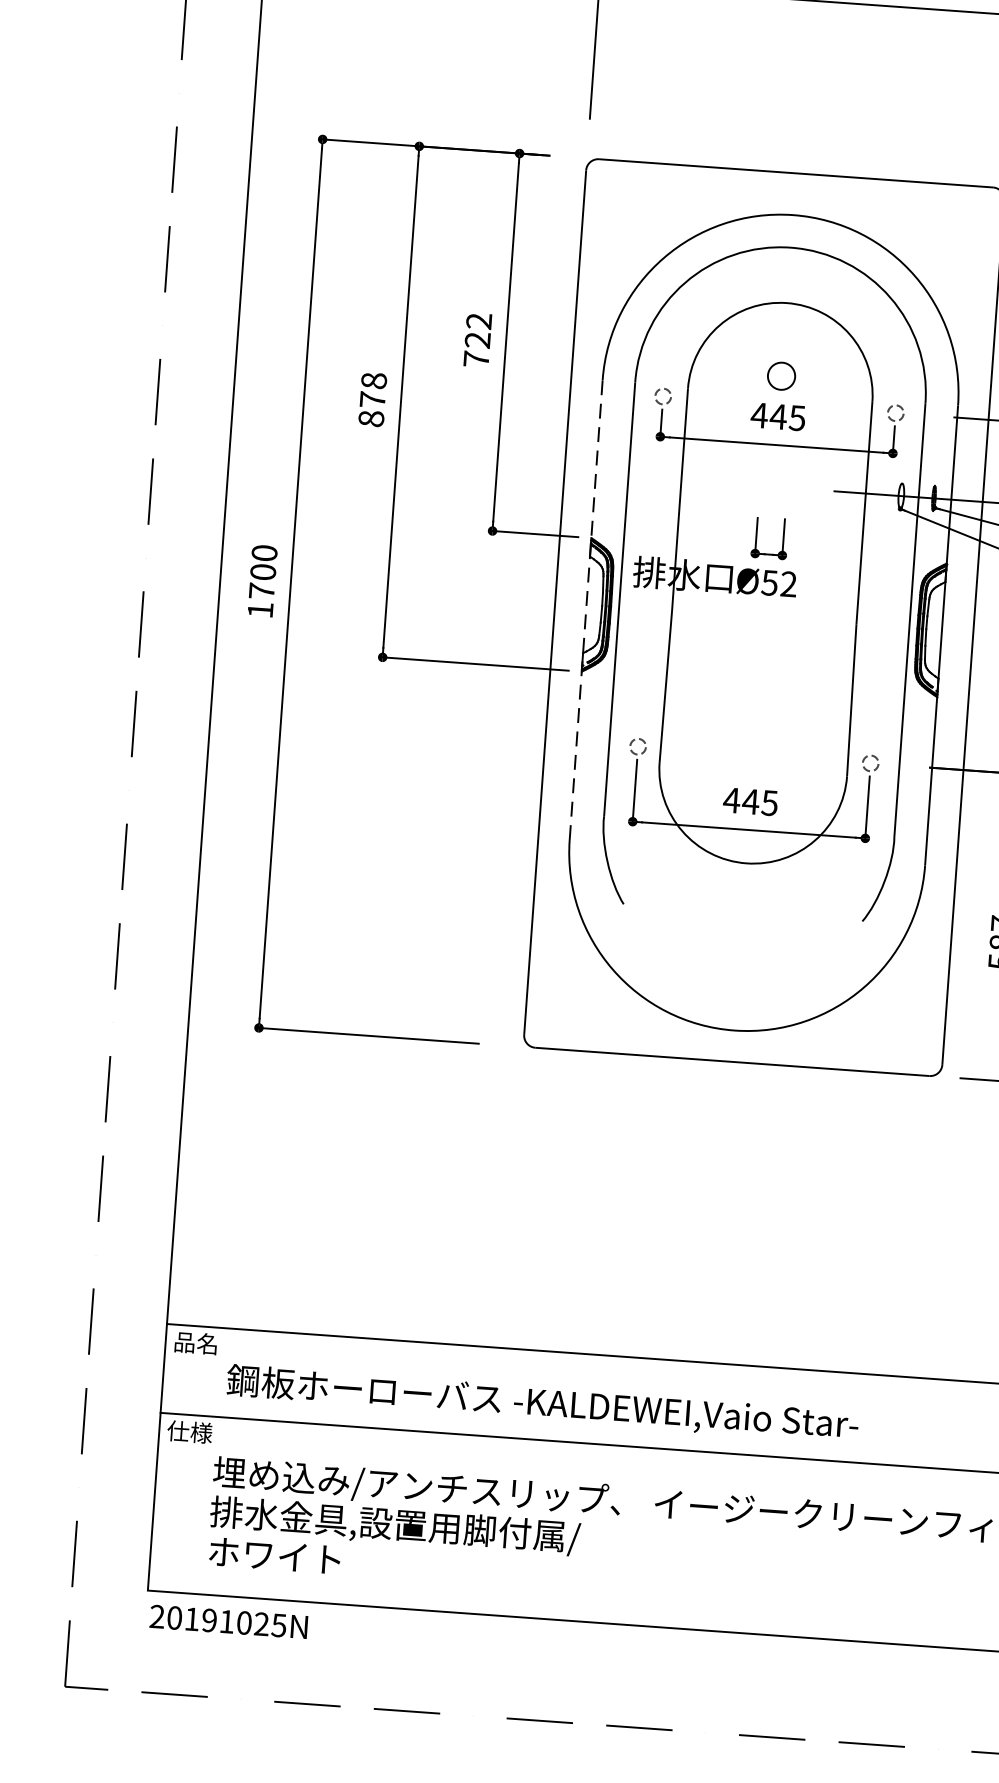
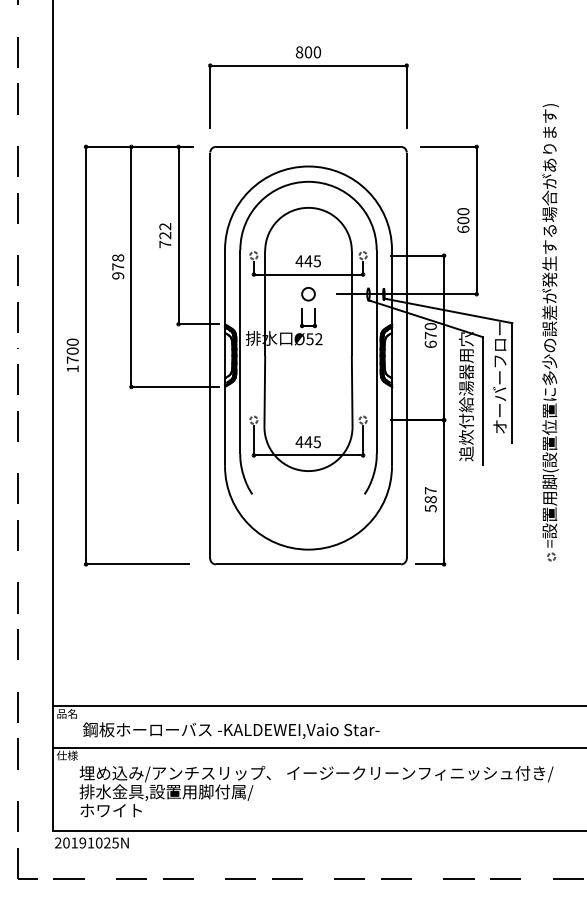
part: (781, 376) -> (308, 294), moved
text: (372, 418) -> (118, 275), 878 -> 978
line: (587, 608) -> (225, 357), dashed -> solid

